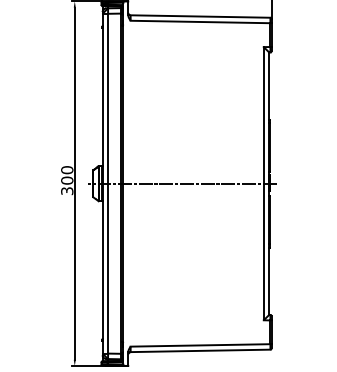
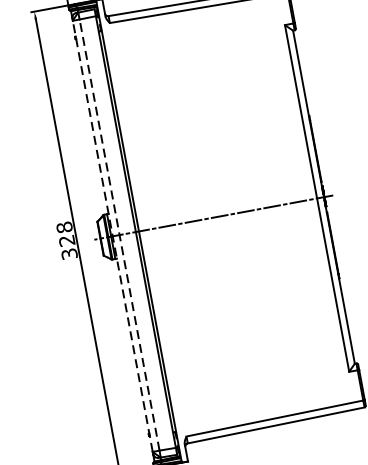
text: (67, 175) -> (66, 234), 300 -> 328
line: (102, 183) -> (112, 236), solid -> dashed
line: (108, 183) -> (120, 234), solid -> dashed

